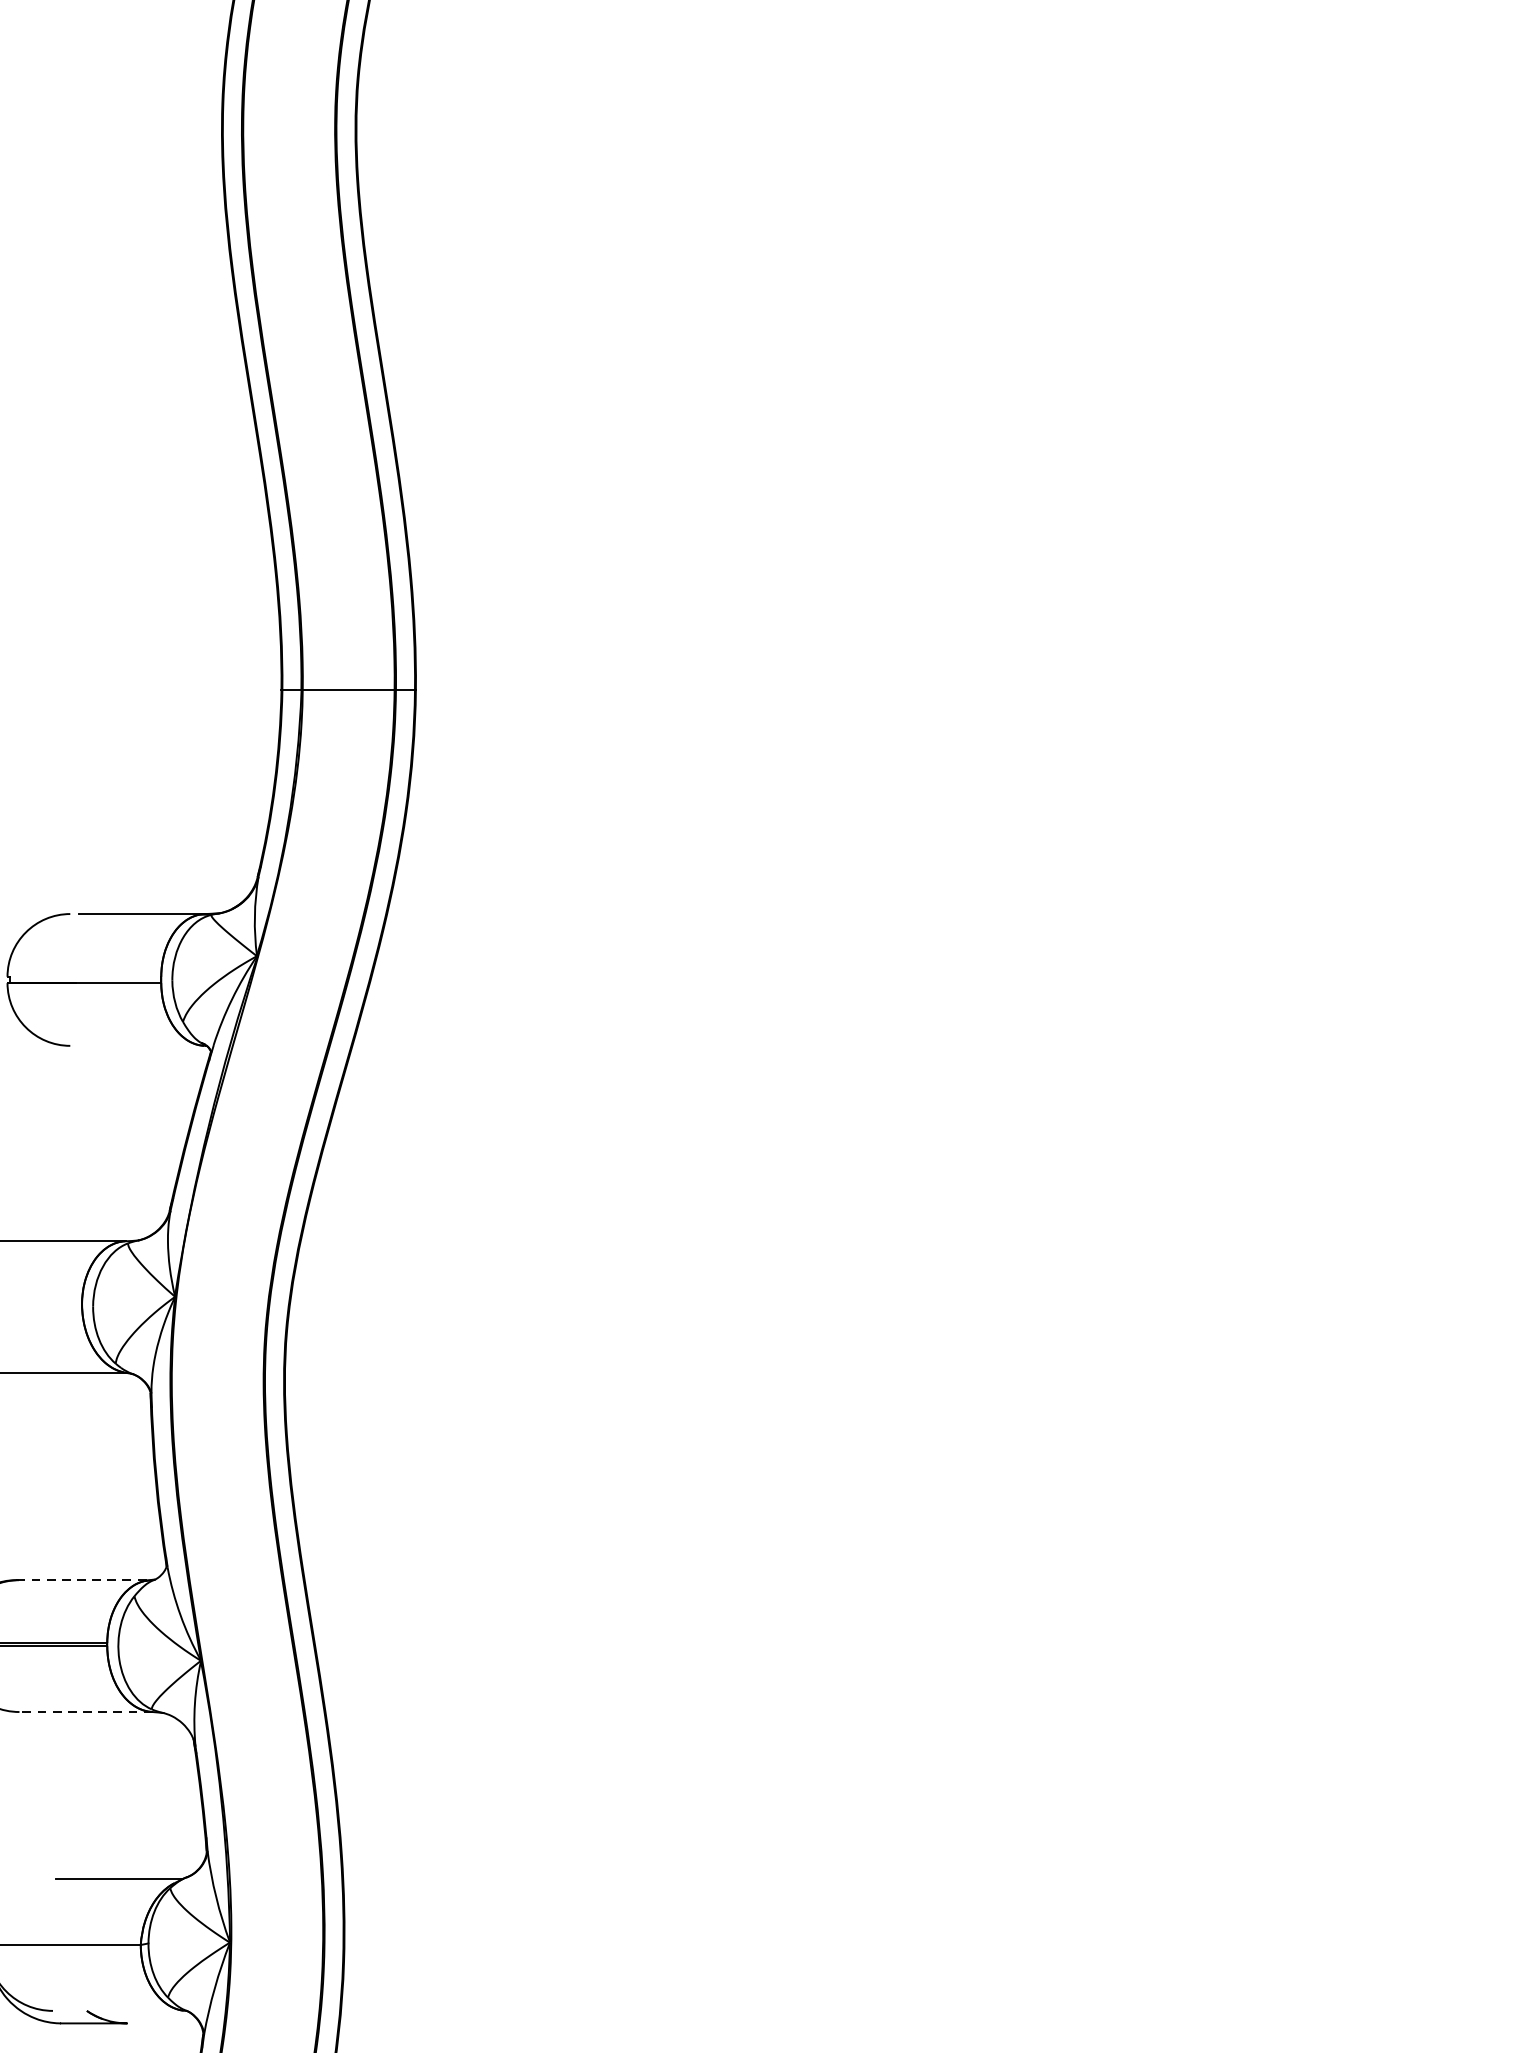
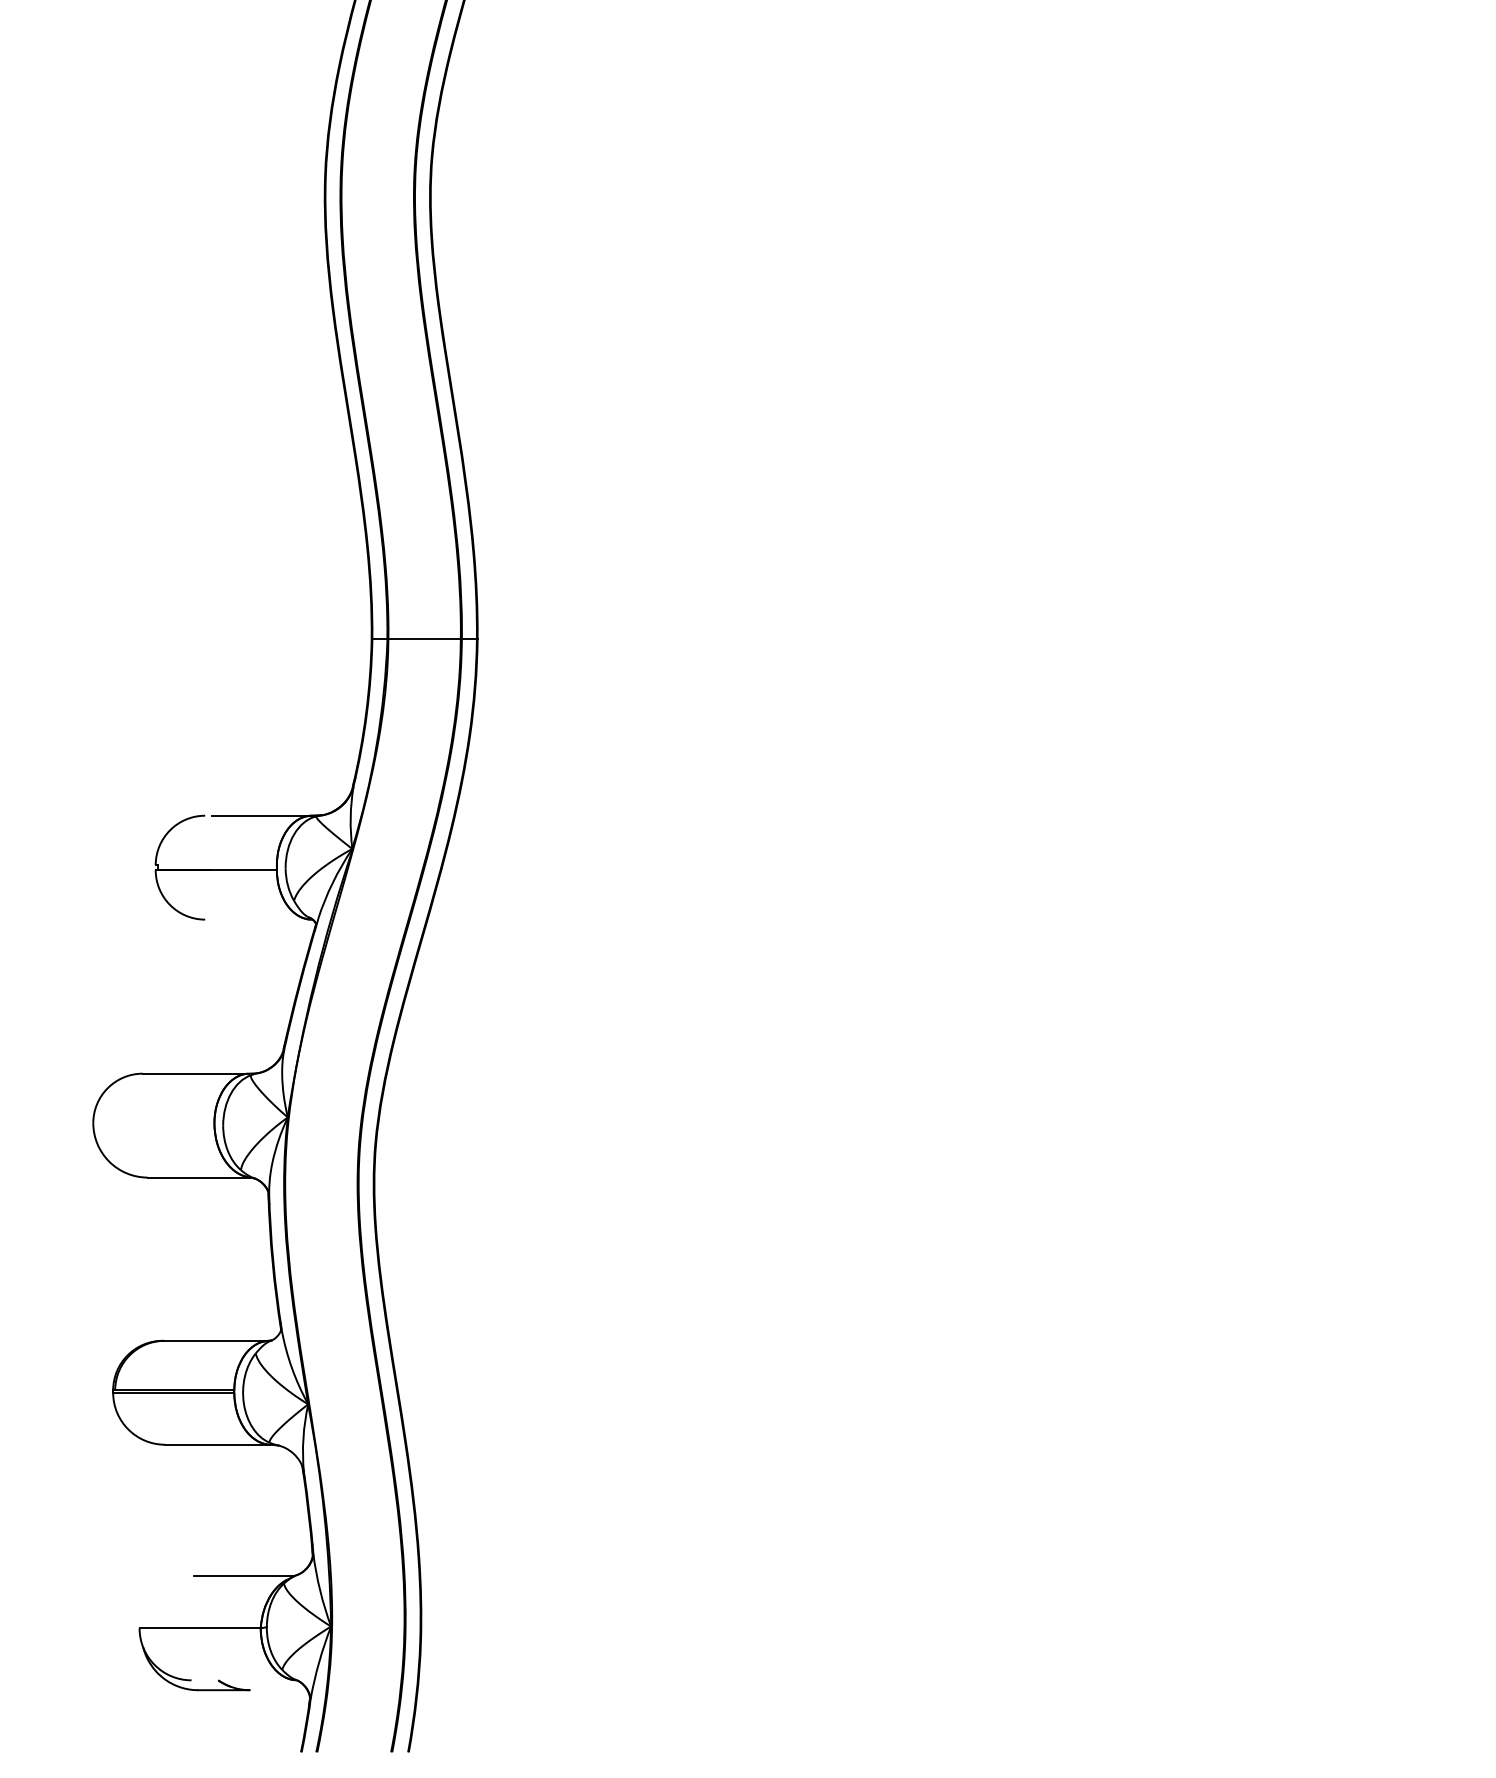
line: (83, 1579) -> (215, 1340), dashed -> solid
line: (85, 1711) -> (217, 1444), dashed -> solid

